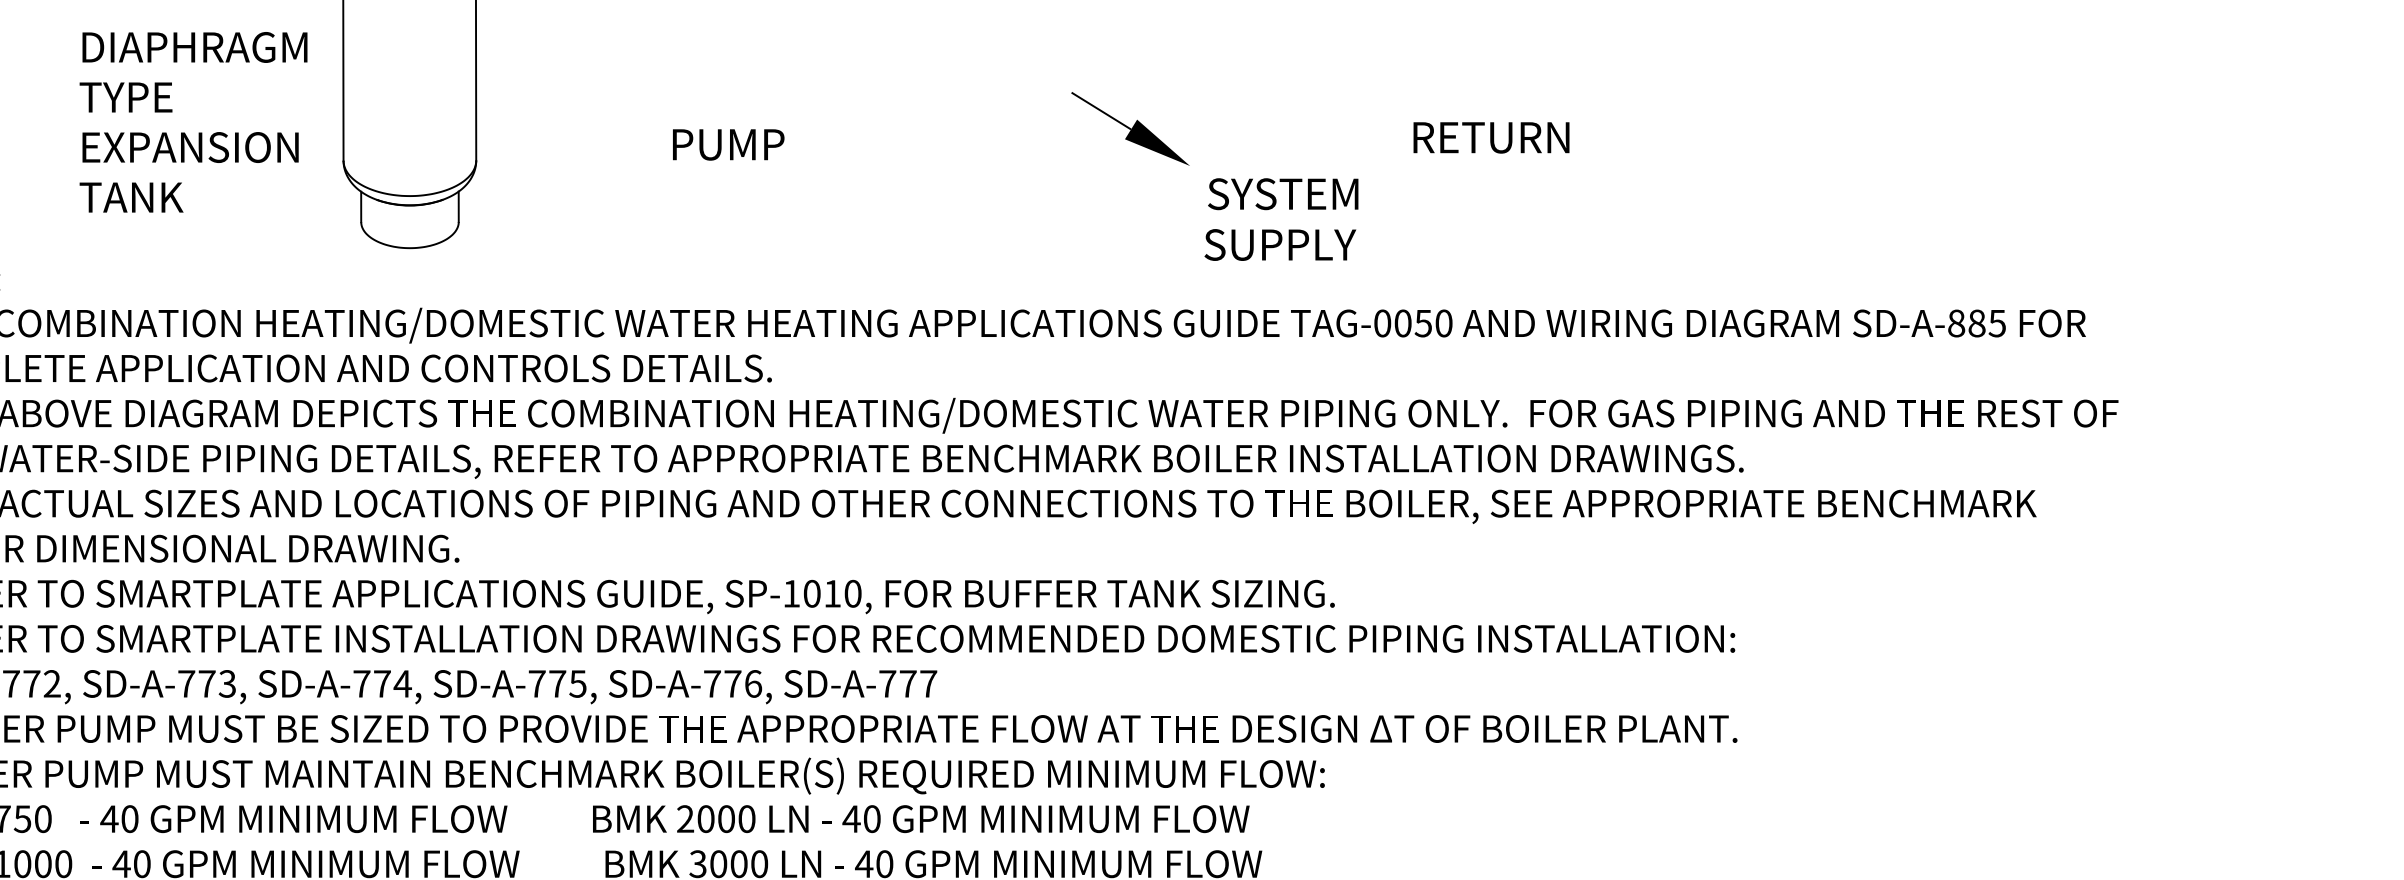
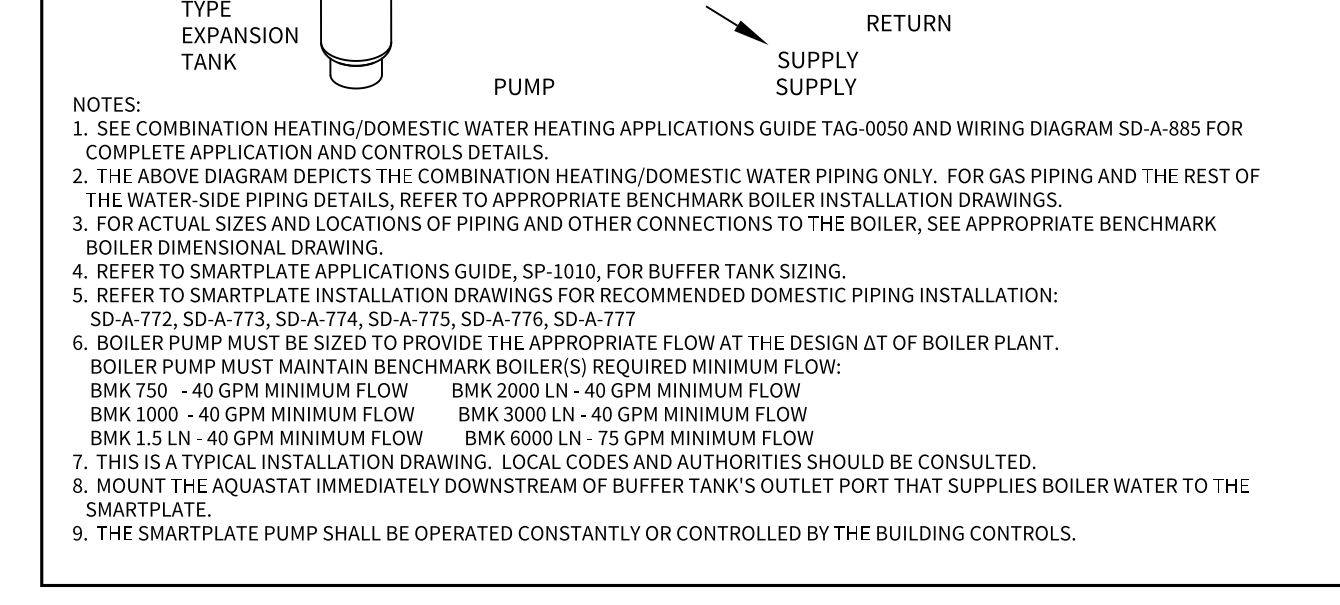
text: (1490, 138) -> (908, 23), moved
text: (728, 144) -> (524, 86), moved
text: (1295, 193) -> (824, 59), SYSTEM -> SUPPLY

